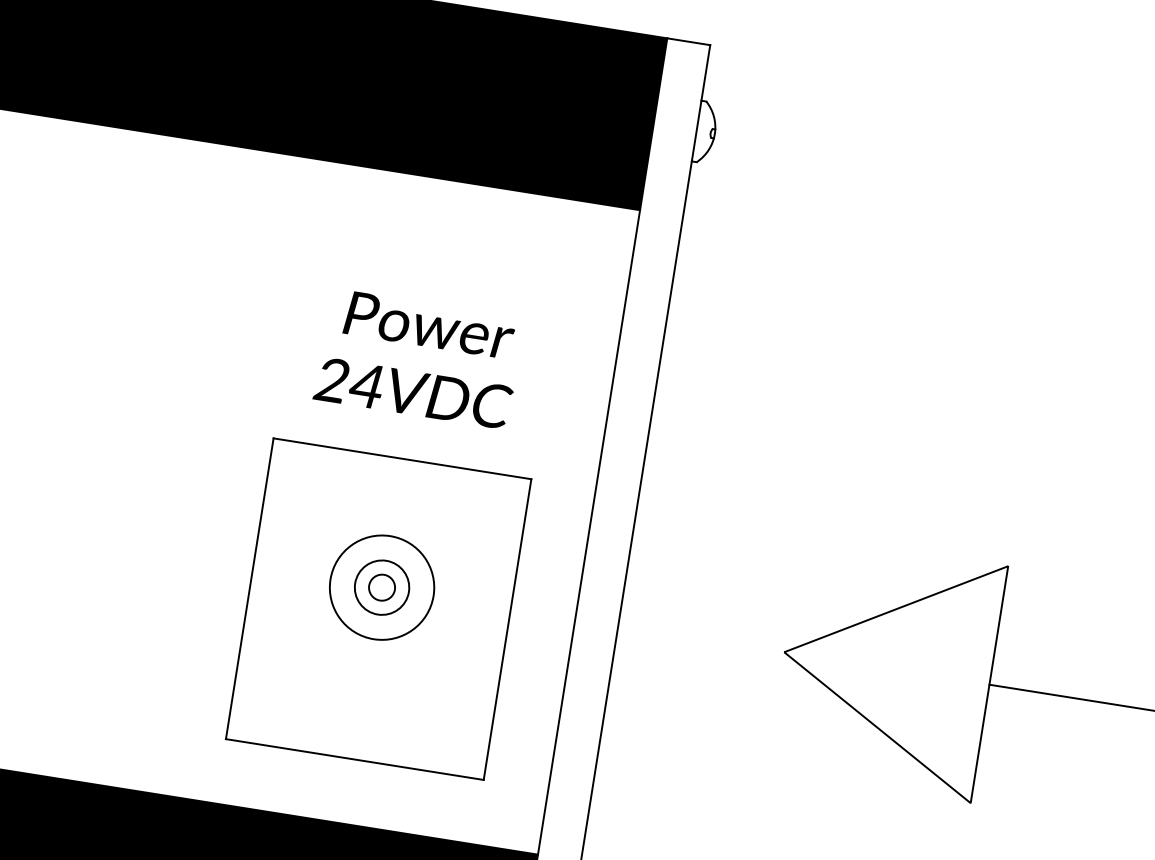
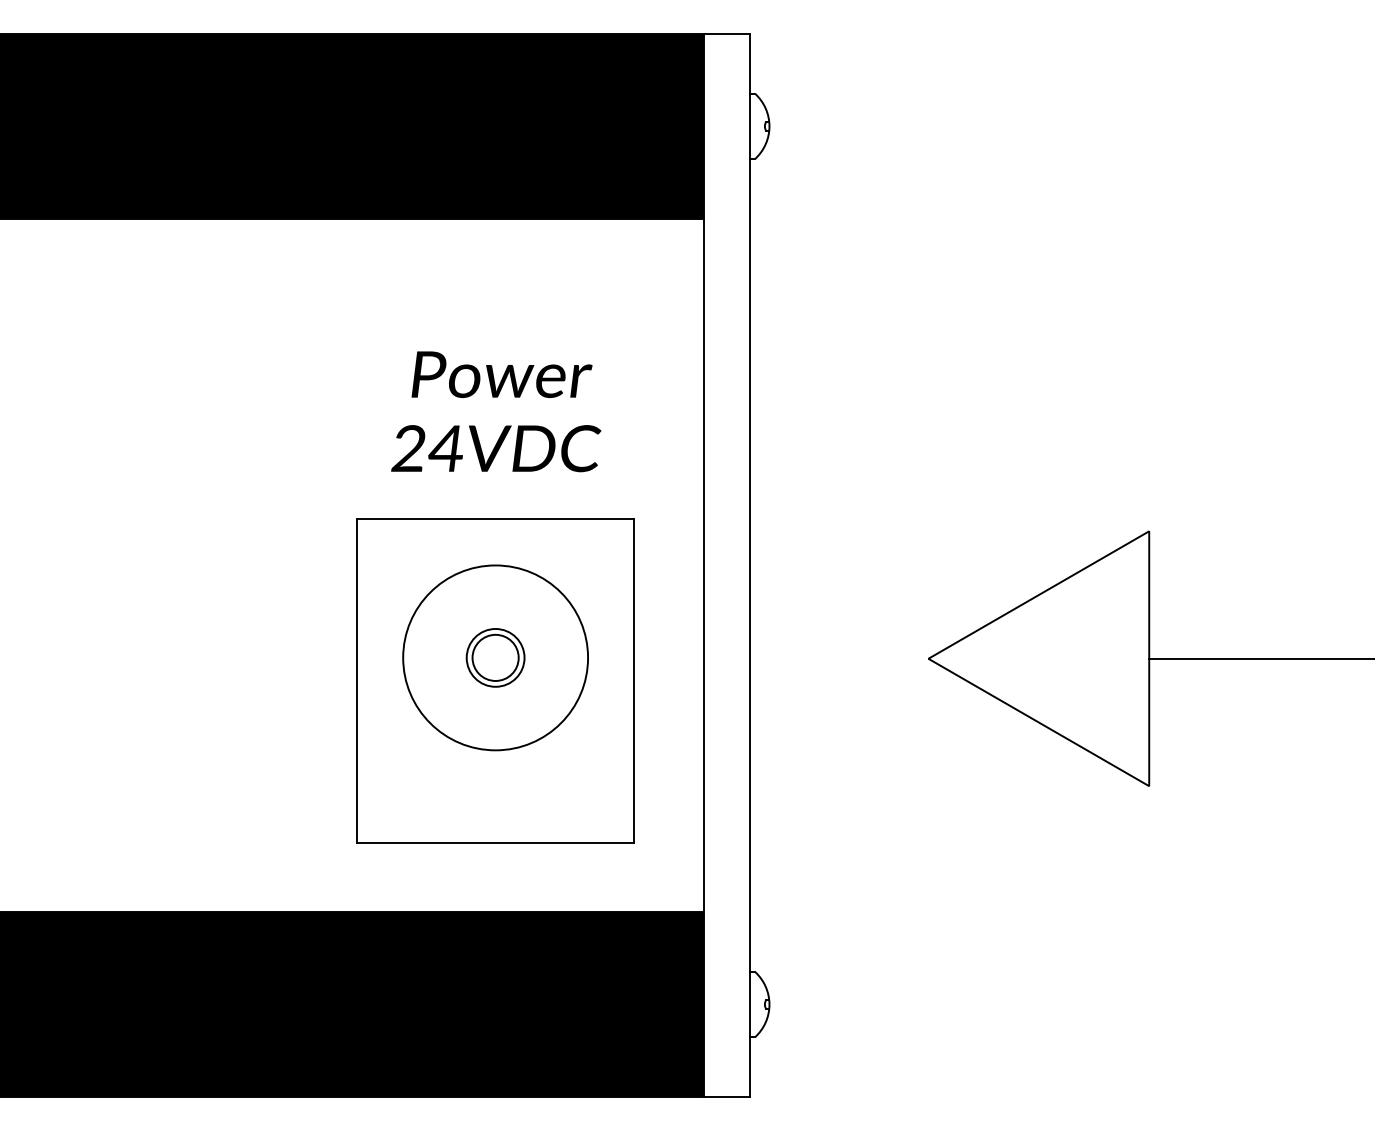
circle: (382, 587) -> (495, 657), size x1.67
circle: (382, 587) -> (495, 657), size x1.67

